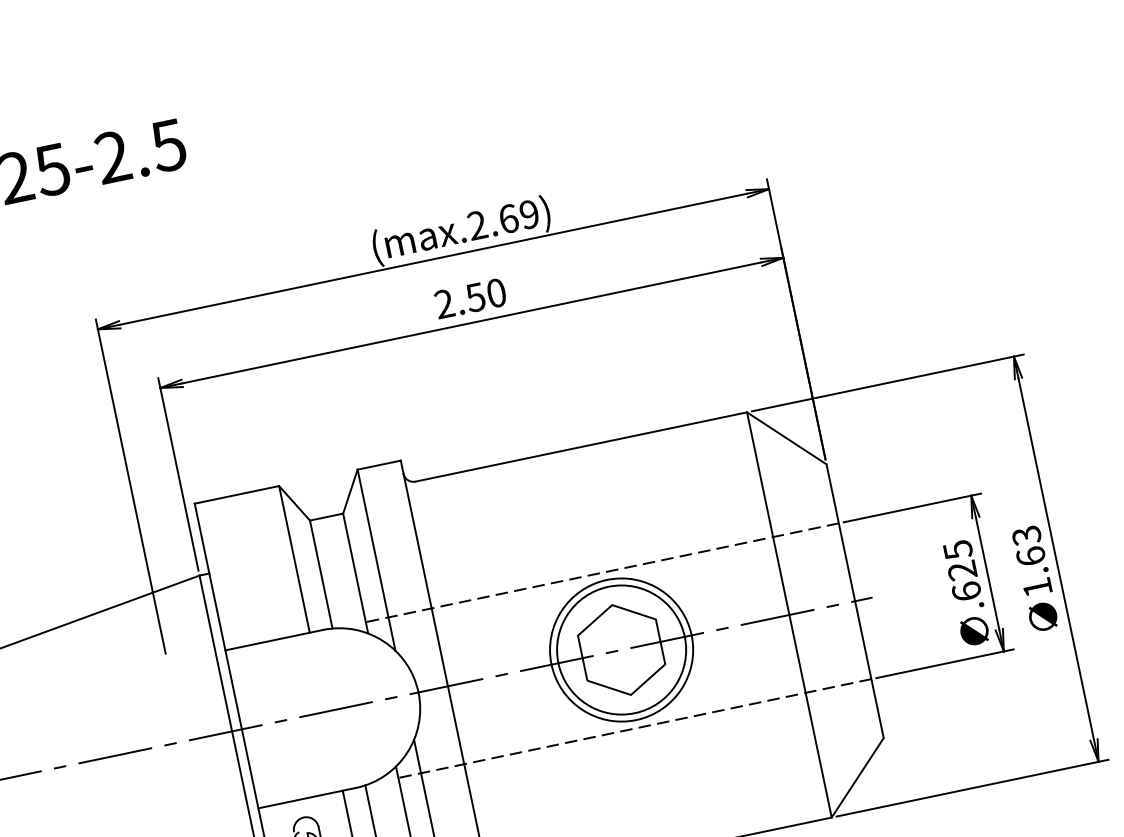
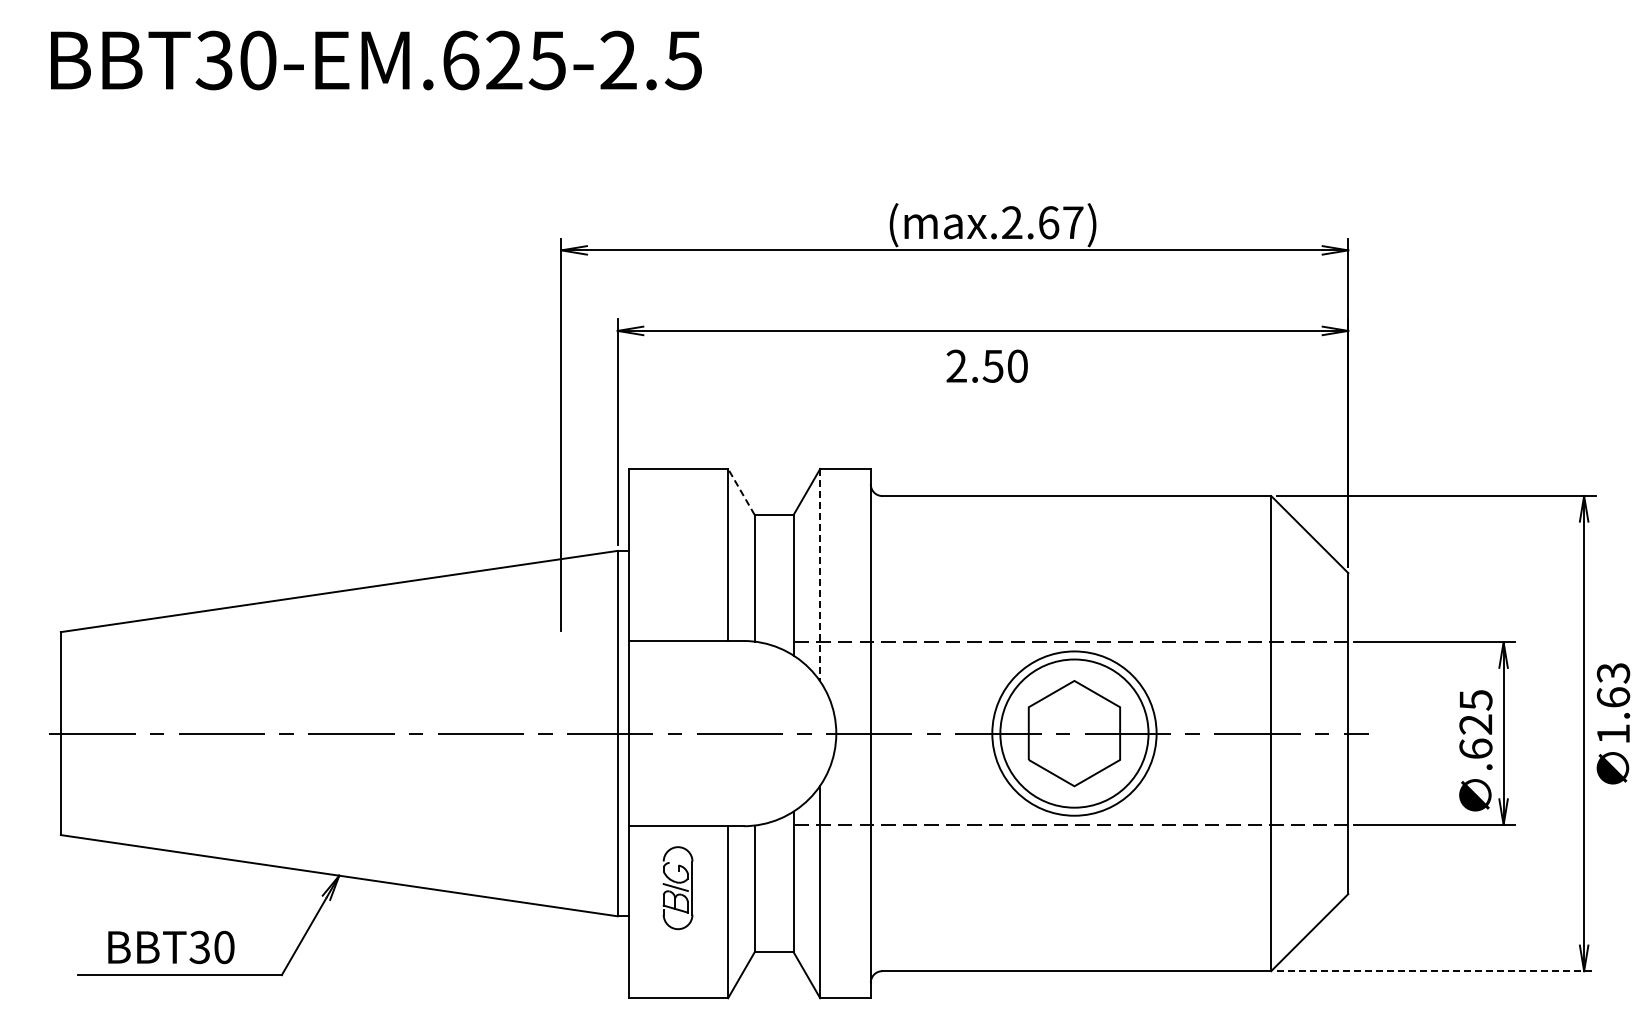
text: (529, 214) -> (1073, 222), (max.2.69) -> (max.2.67)
text: (469, 298) -> (986, 365), moved
line: (294, 502) -> (741, 491), solid -> dashed
line: (376, 560) -> (820, 575), solid -> dashed
text: (1035, 578) -> (1613, 723), moved
line: (972, 788) -> (1436, 971), solid -> dashed

